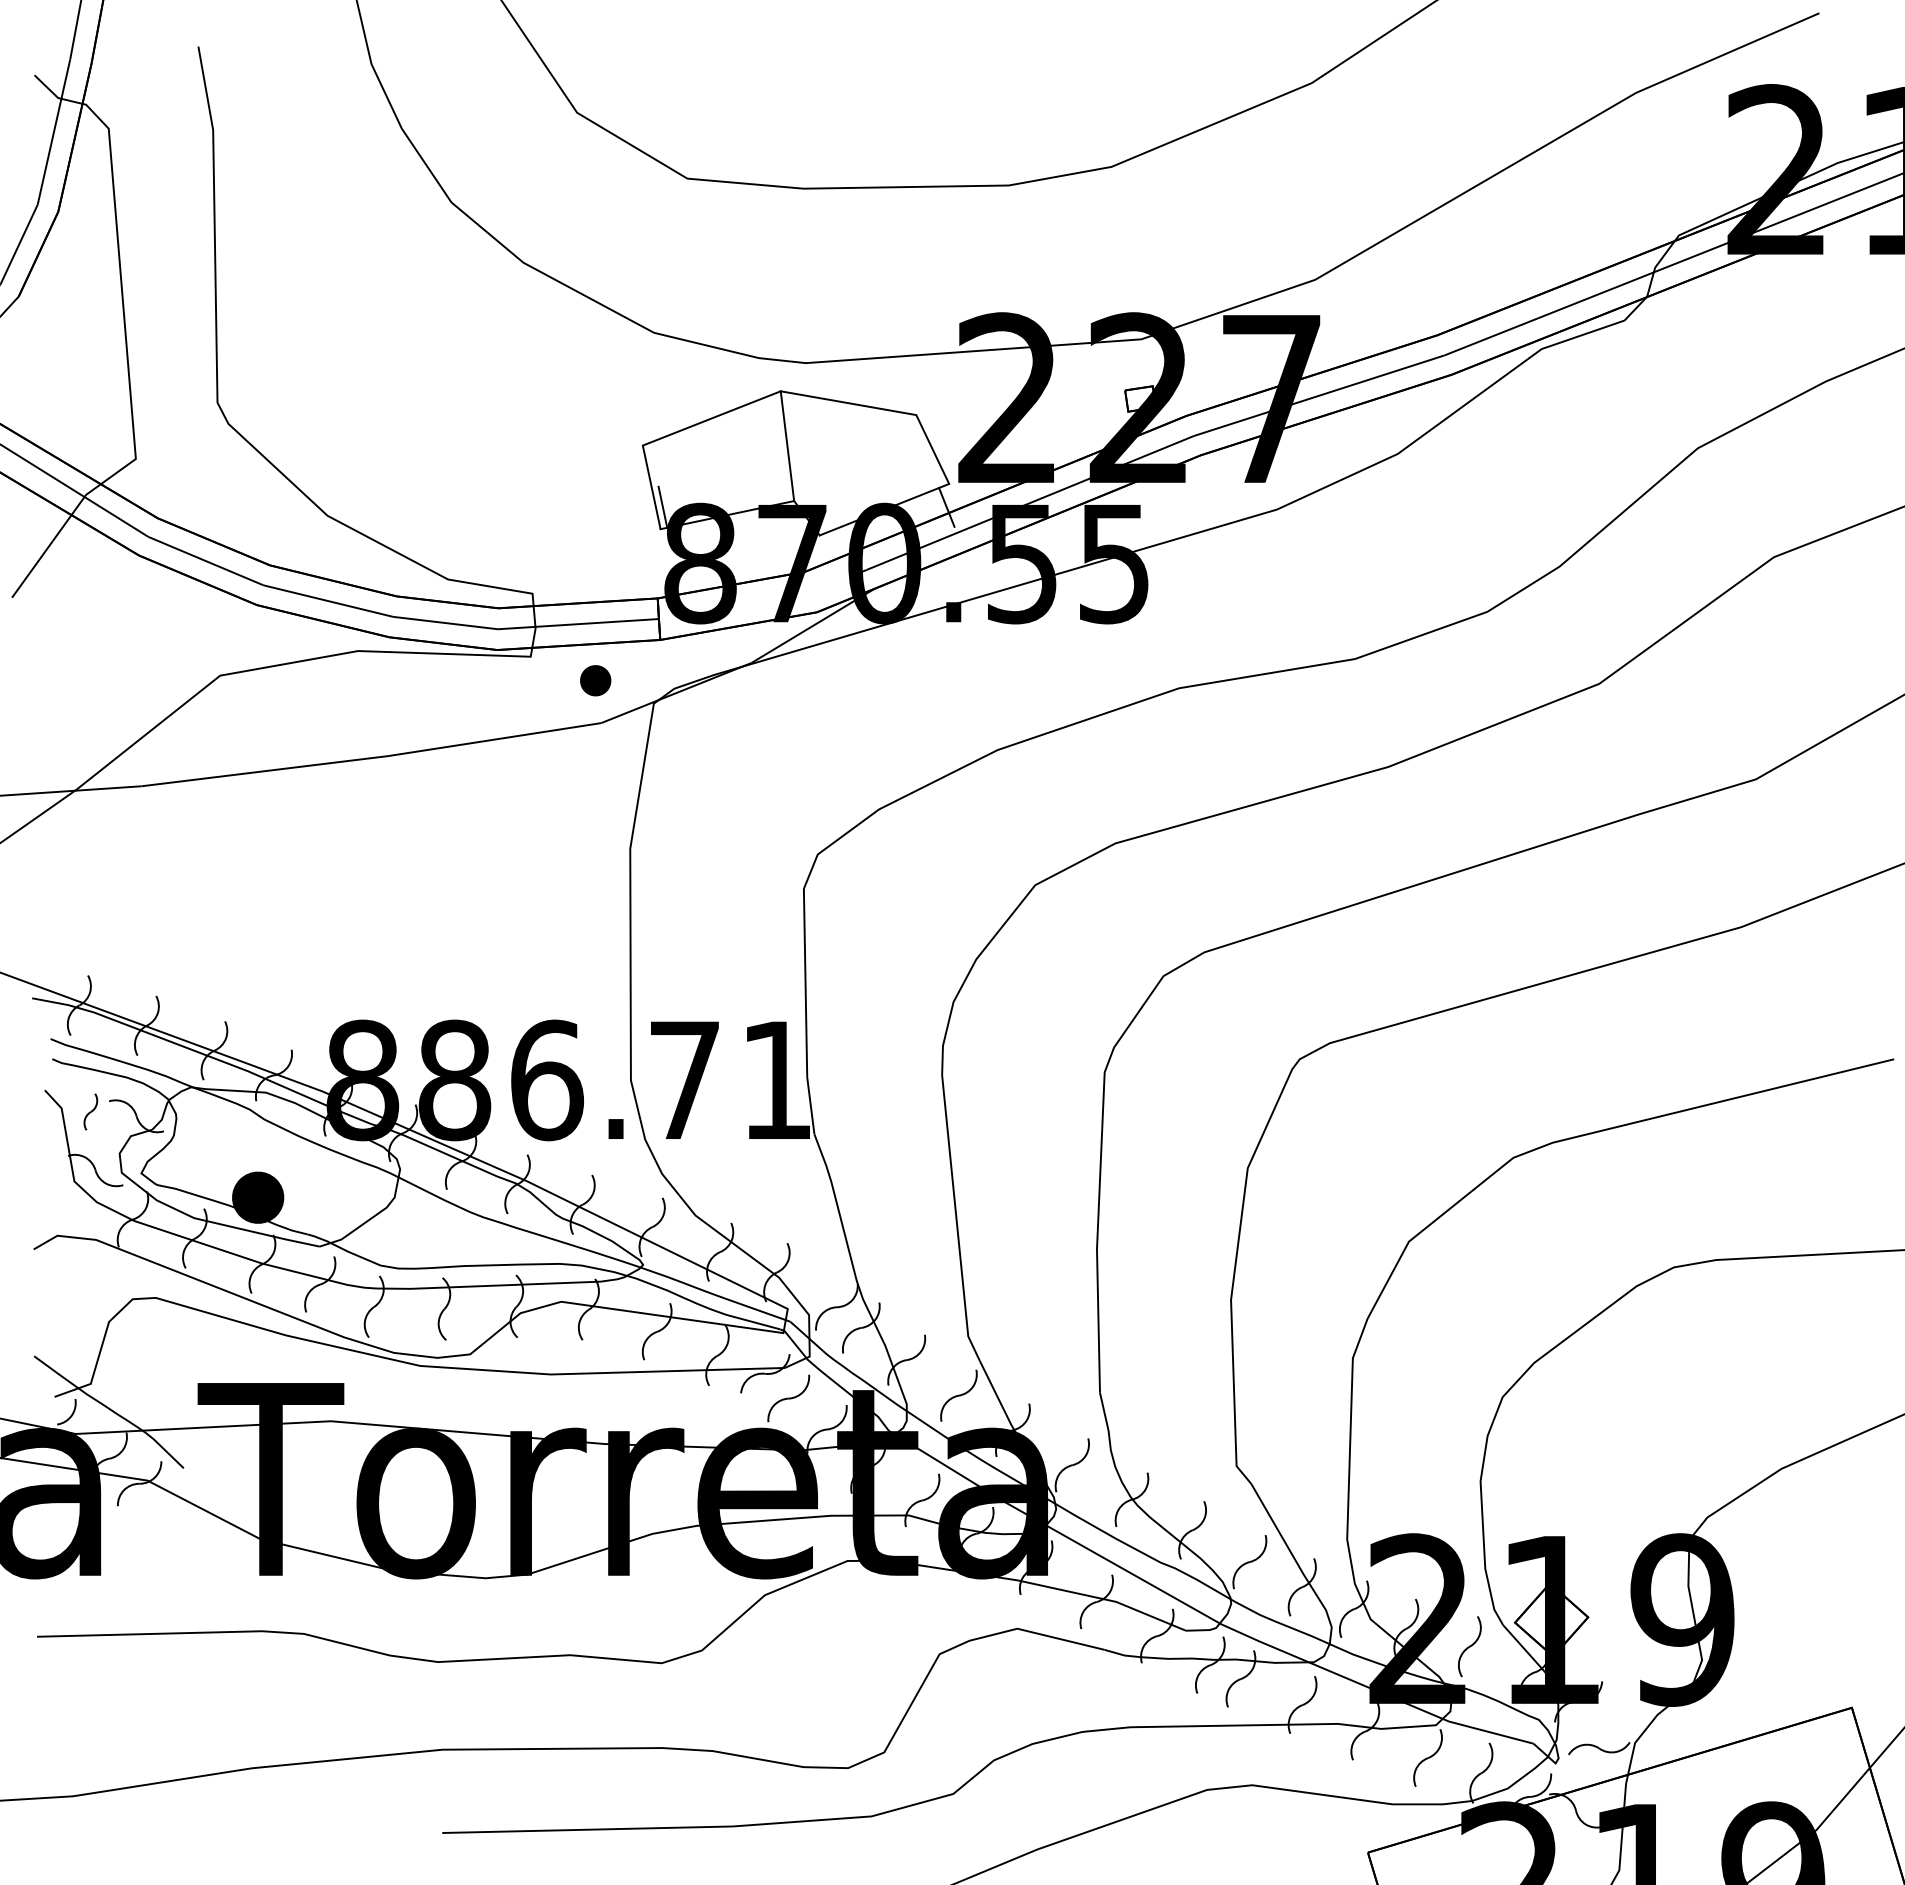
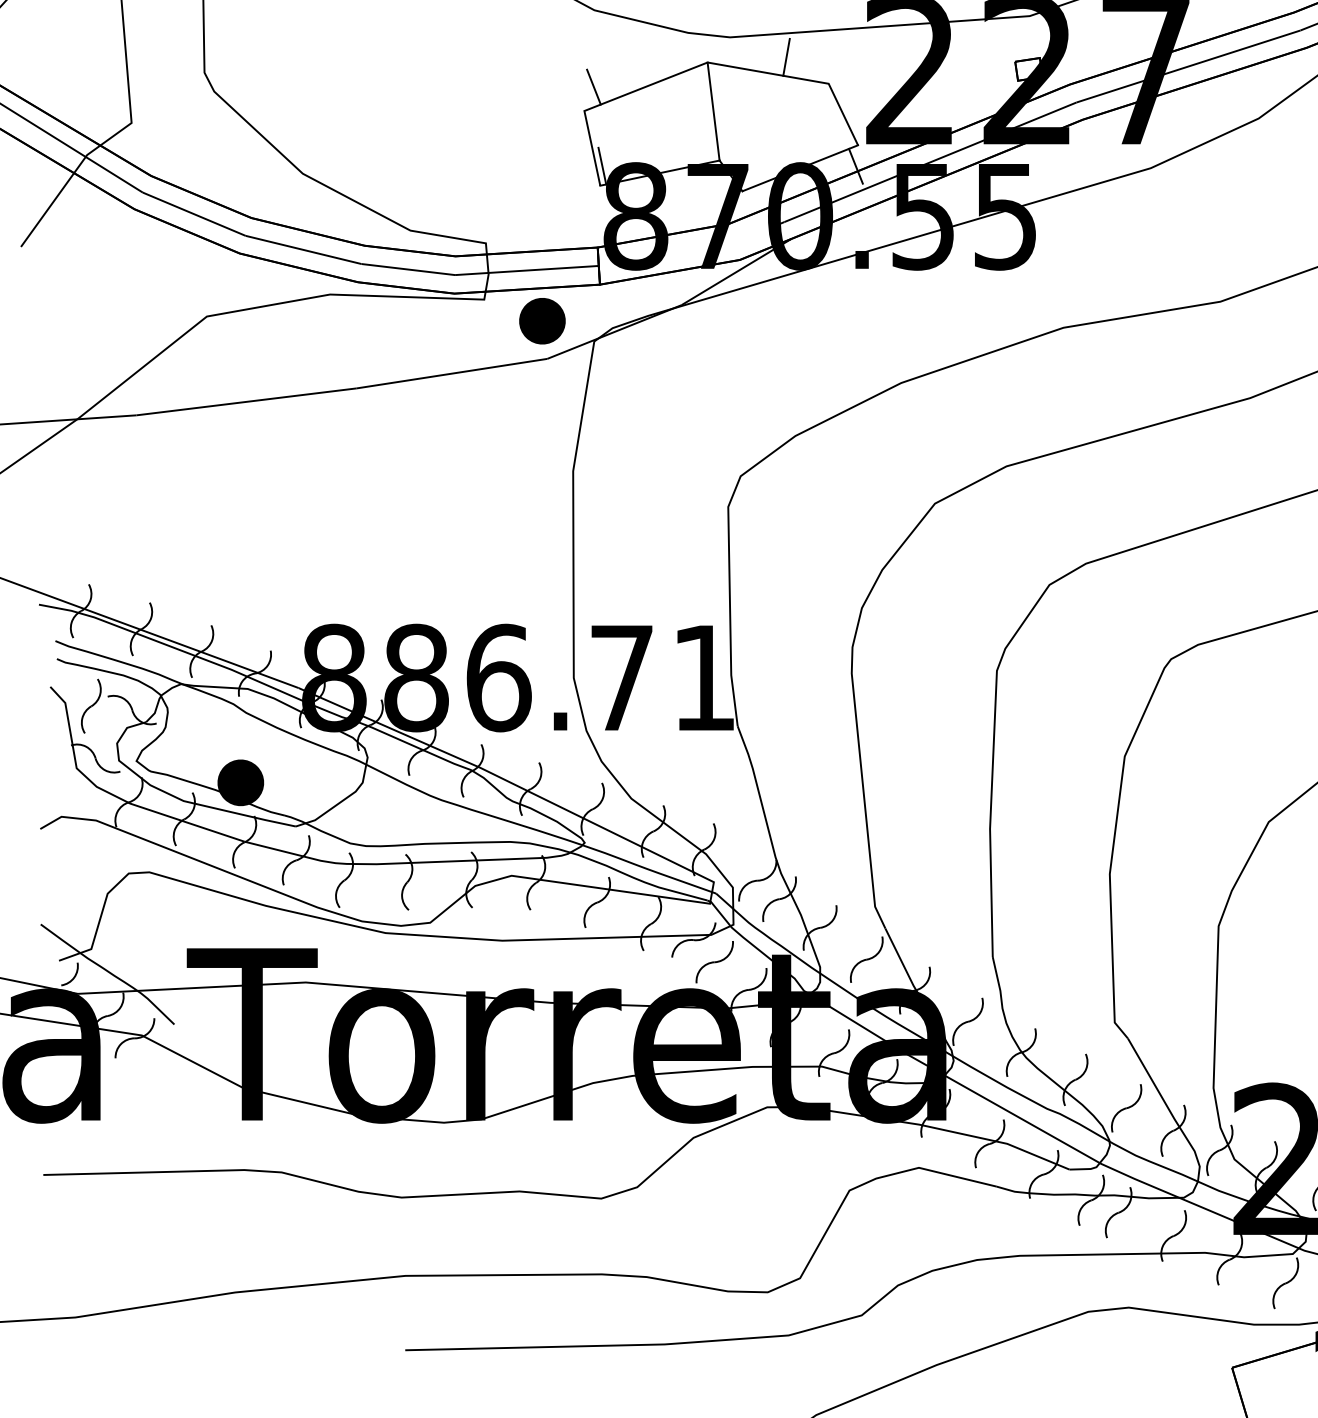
line: (868, 385) -> (785, 57), added
line: (653, 418) -> (593, 86), added
part: (595, 680) -> (542, 320), size x1.67
part: (90, 1111) -> (91, 705), size x1.67

